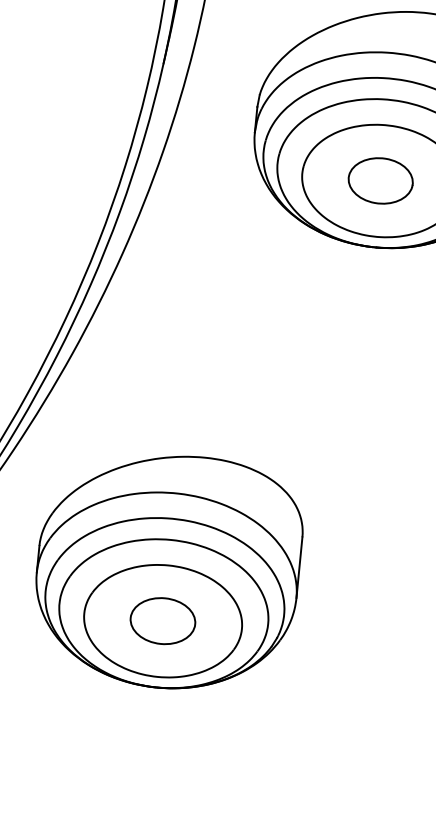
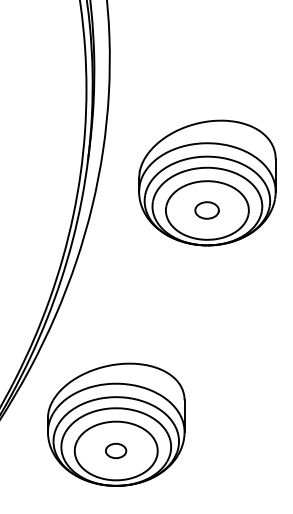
part: (379, 180) -> (206, 210), size x0.7
part: (161, 620) -> (115, 450), size x0.6

